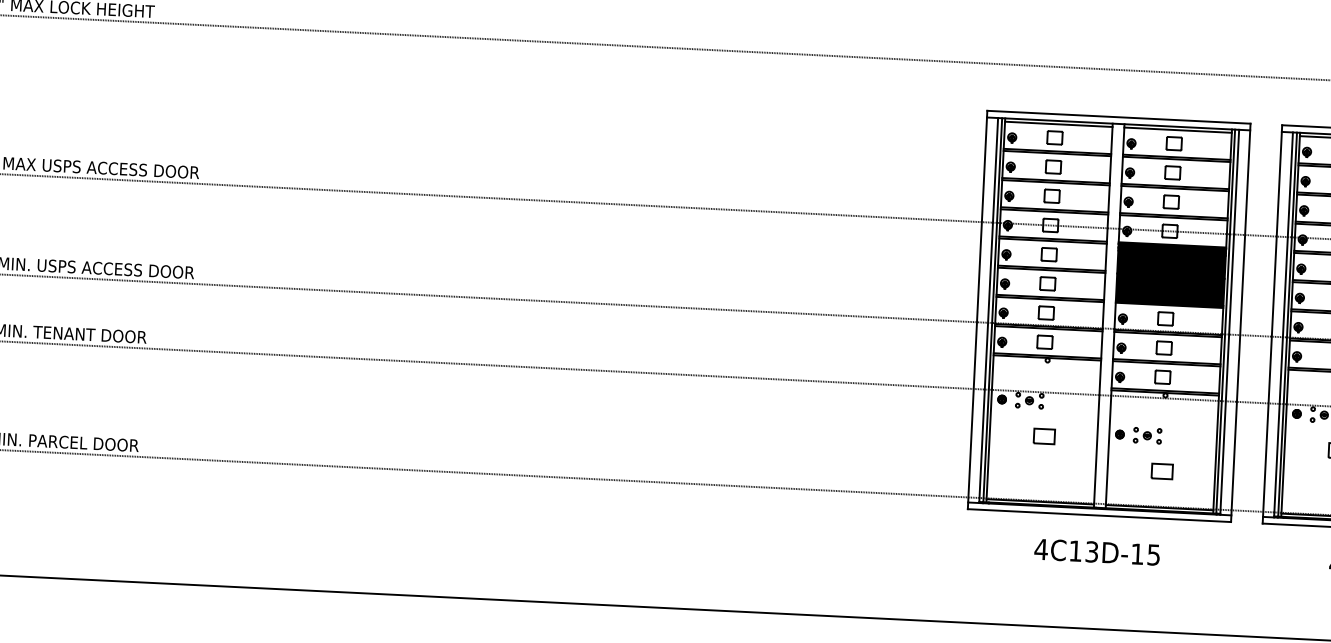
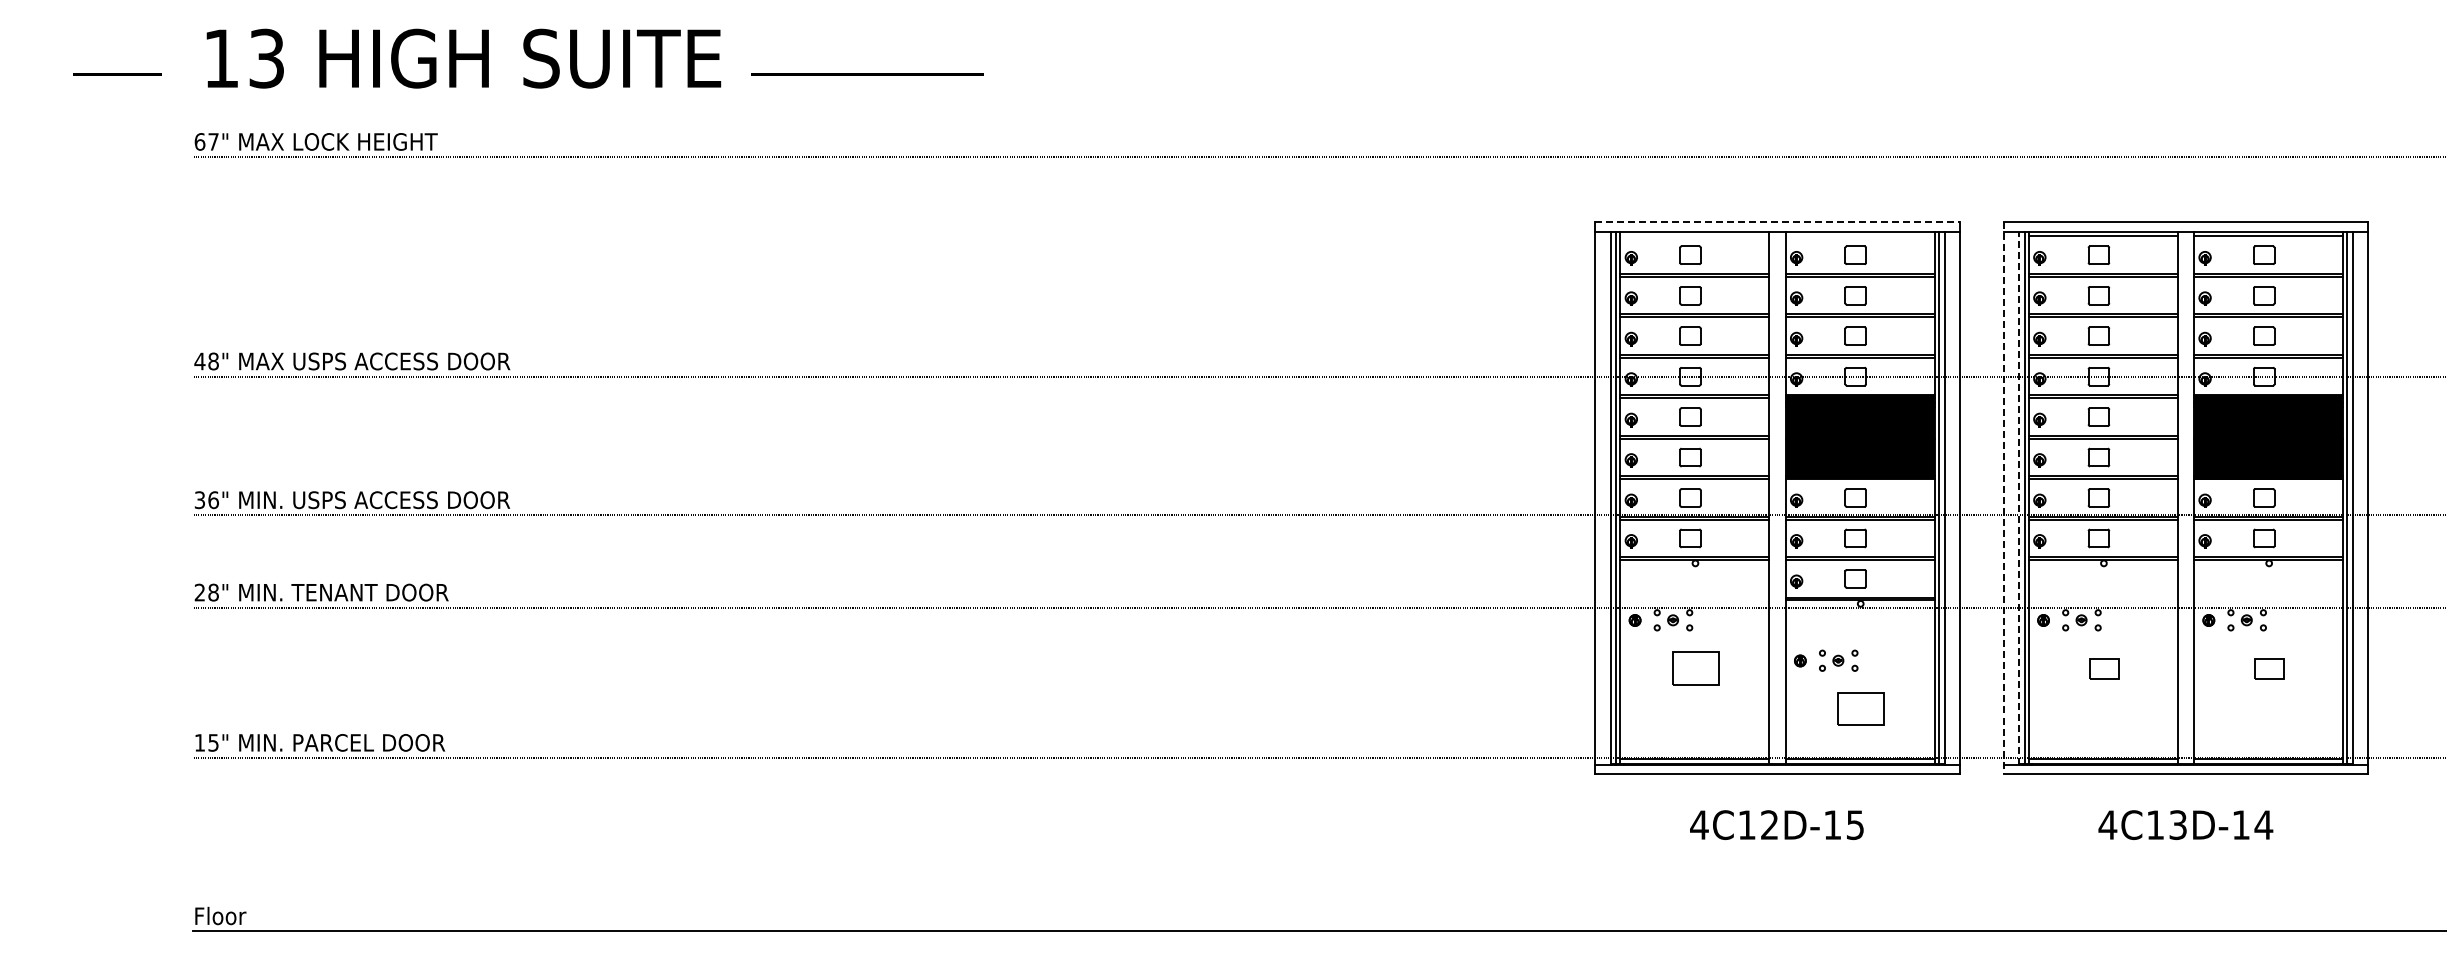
line: (1119, 117) -> (1778, 222), solid -> dashed
line: (1058, 124) -> (1694, 236), removed
line: (1177, 130) -> (1859, 236), removed
line: (1272, 324) -> (2003, 498), solid -> dashed
line: (1283, 325) -> (2019, 498), solid -> dashed
part: (1043, 436) -> (1695, 668), size x1.6
part: (1162, 471) -> (1861, 708), size x1.6
text: (1091, 552) -> (1769, 825), 4C13D-15 -> 4C12D-15

